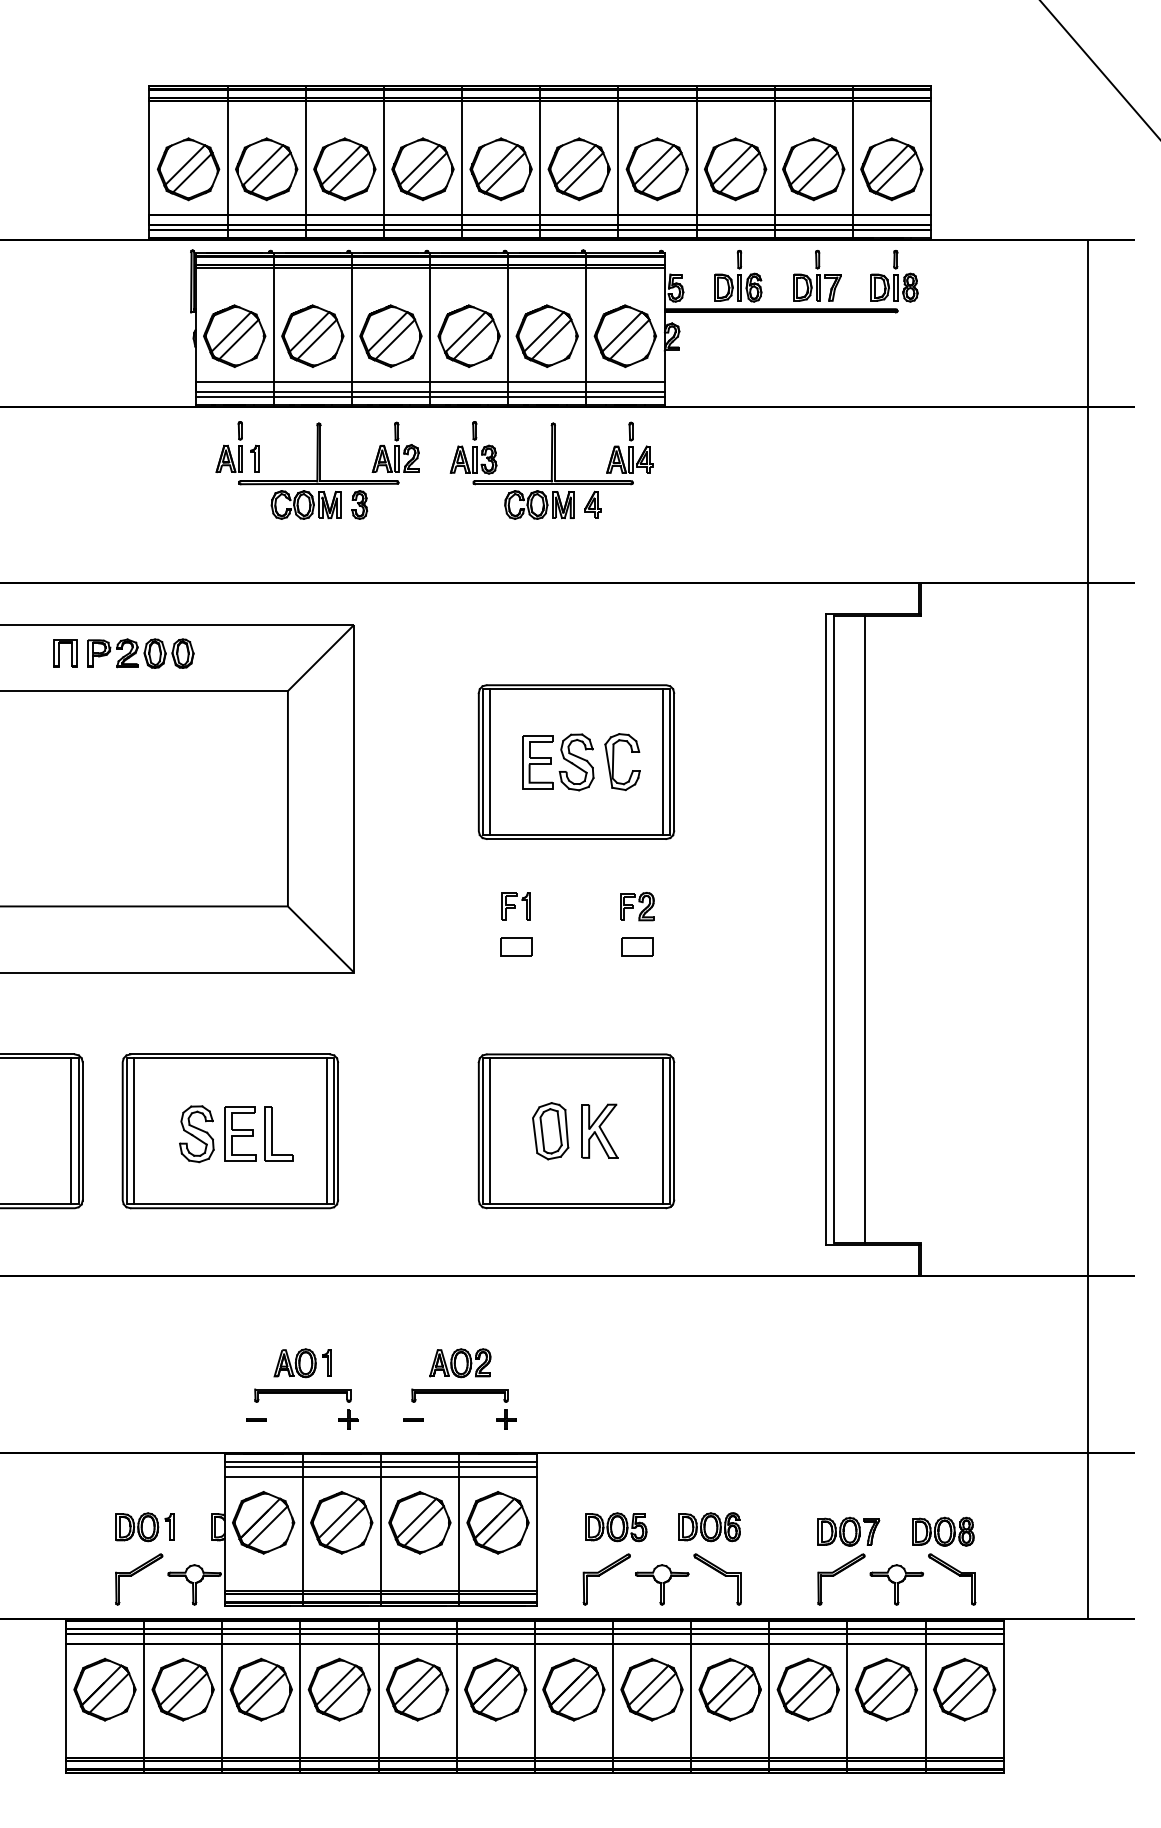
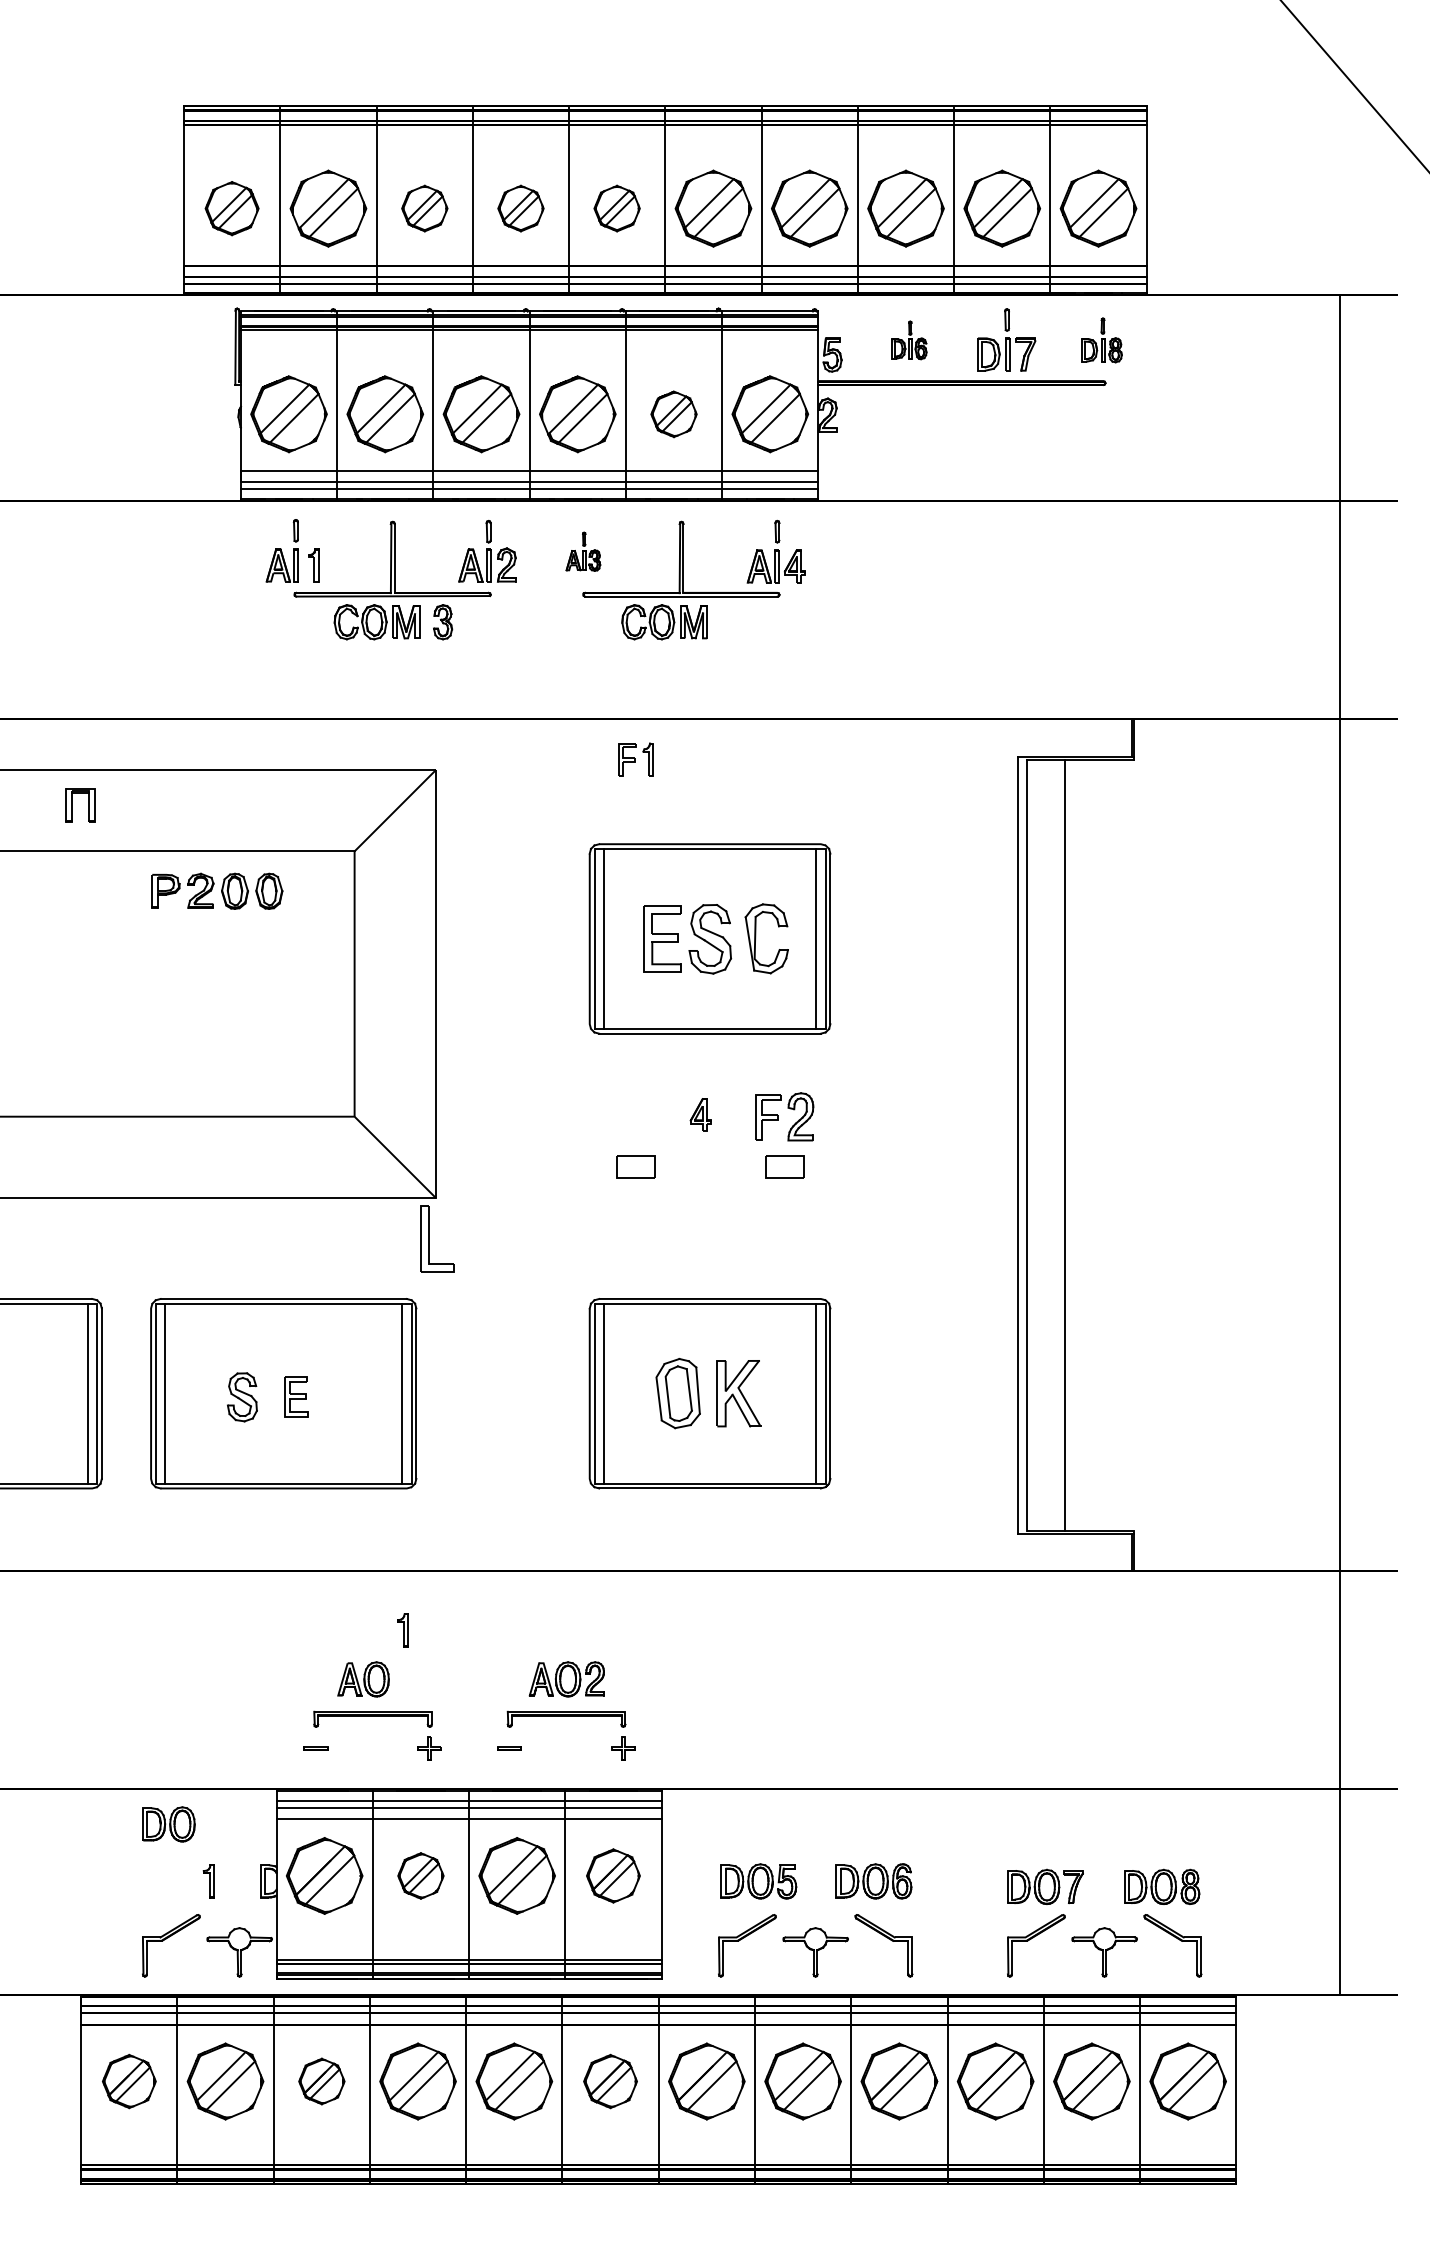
part: (187, 169) -> (231, 208), size x0.7
part: (344, 169) -> (424, 208), size x0.6
part: (422, 169) -> (520, 208), size x0.6
part: (500, 169) -> (616, 208), size x0.6
part: (738, 276) -> (909, 340), size x0.6
part: (894, 276) -> (1101, 340), size x0.7
part: (546, 336) -> (673, 414), size x0.6
part: (473, 447) -> (583, 551), size x0.6
part: (593, 504) -> (700, 1114), moved
part: (140, 653) -> (217, 890), moved
part: (515, 906) -> (635, 759), moved
part: (636, 906) -> (784, 1116), size x1.4
part: (239, 1133) -> (295, 1396), size x0.6
part: (272, 1133) -> (429, 1238), moved
part: (196, 1134) -> (242, 1397), size x0.7
part: (326, 1363) -> (402, 1630), moved
part: (341, 1522) -> (420, 1875), size x0.6
part: (498, 1522) -> (613, 1875), size x0.7
part: (136, 1527) -> (168, 1824), moved
part: (105, 1689) -> (129, 2081), size x0.7
part: (261, 1689) -> (321, 2081), size x0.6
part: (495, 1689) -> (610, 2081), size x0.7

